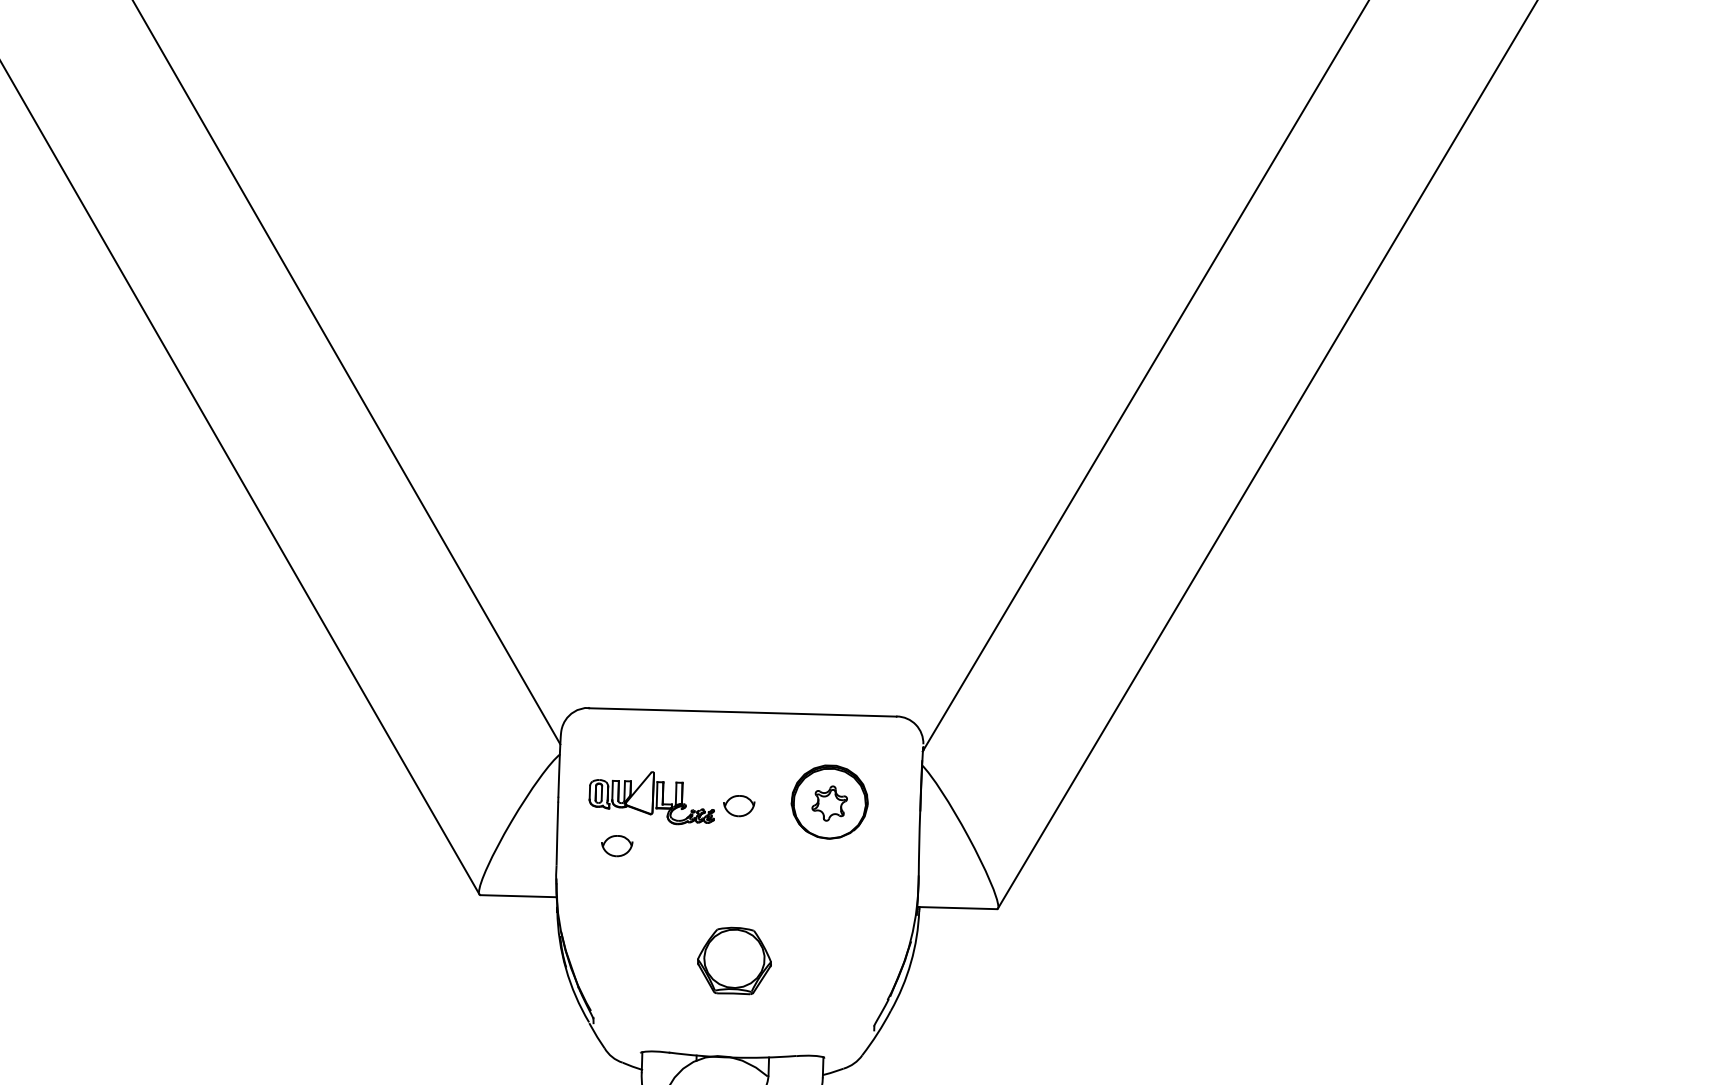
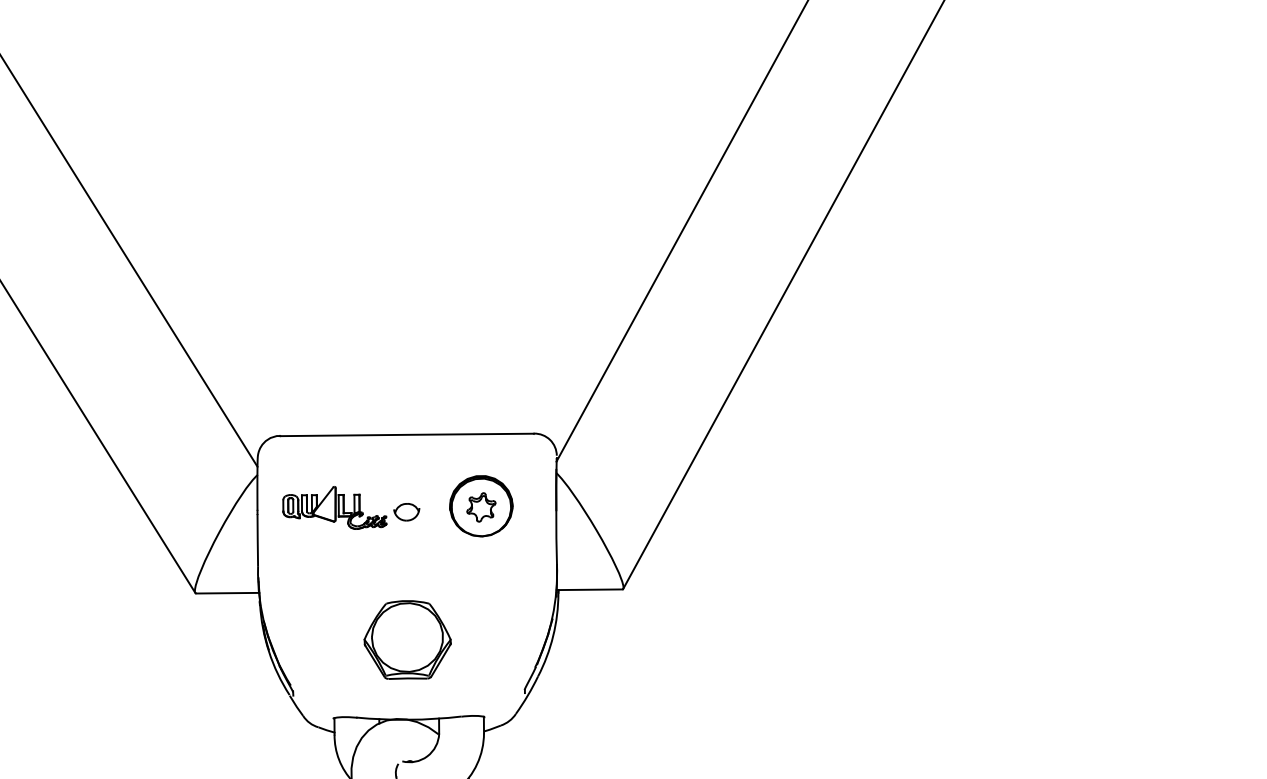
part: (617, 846) -> (307, 549), removed
part: (734, 960) -> (407, 639), size x1.43

